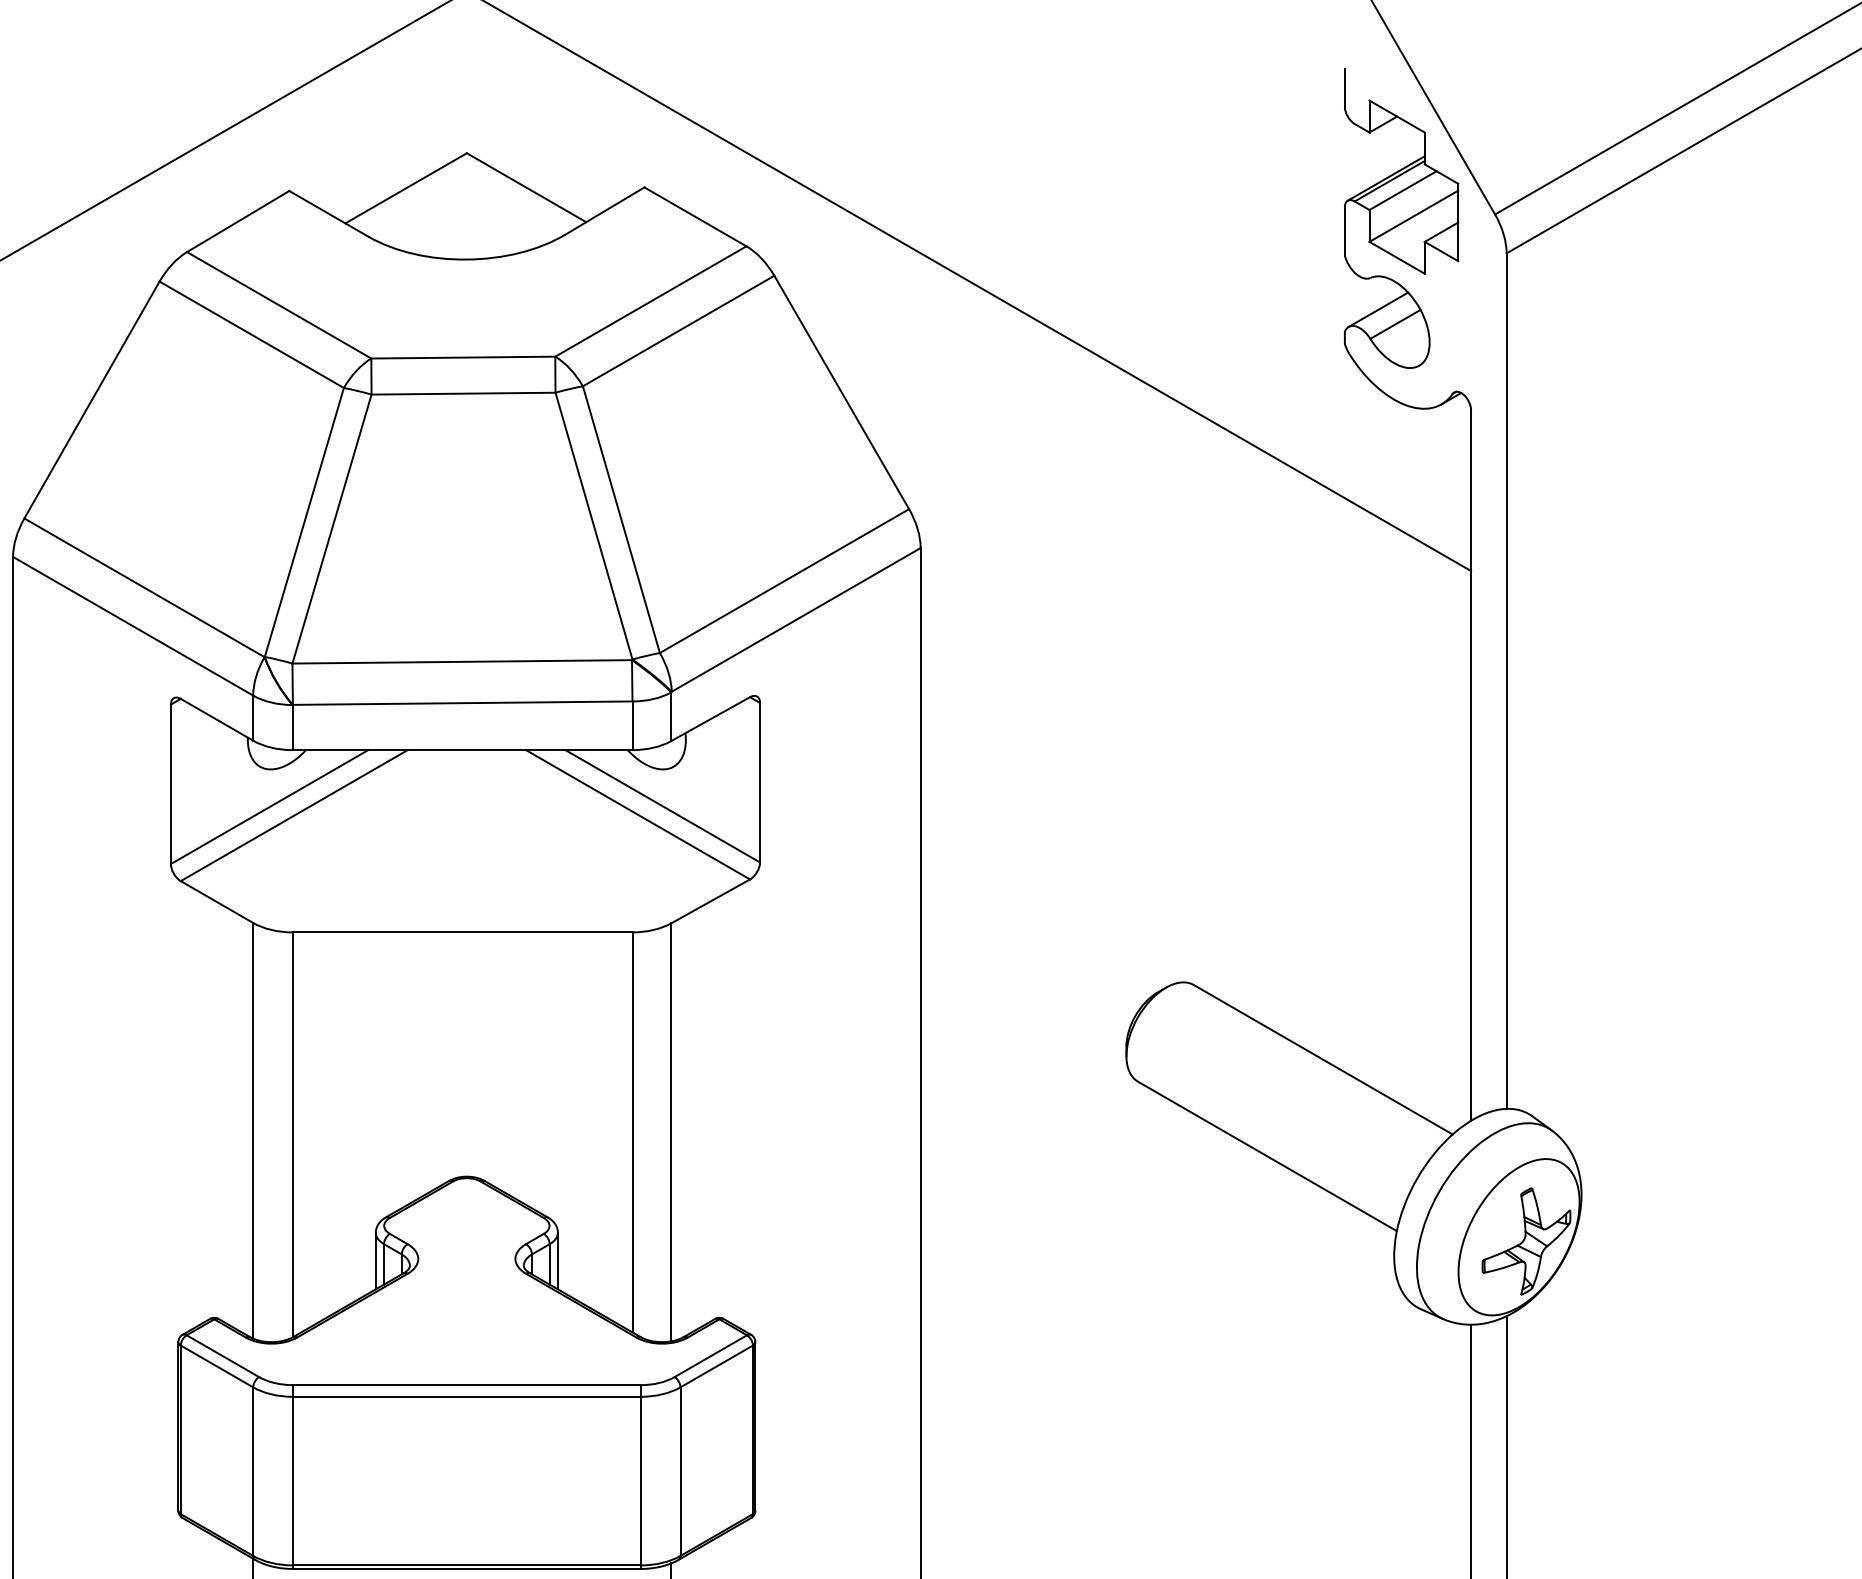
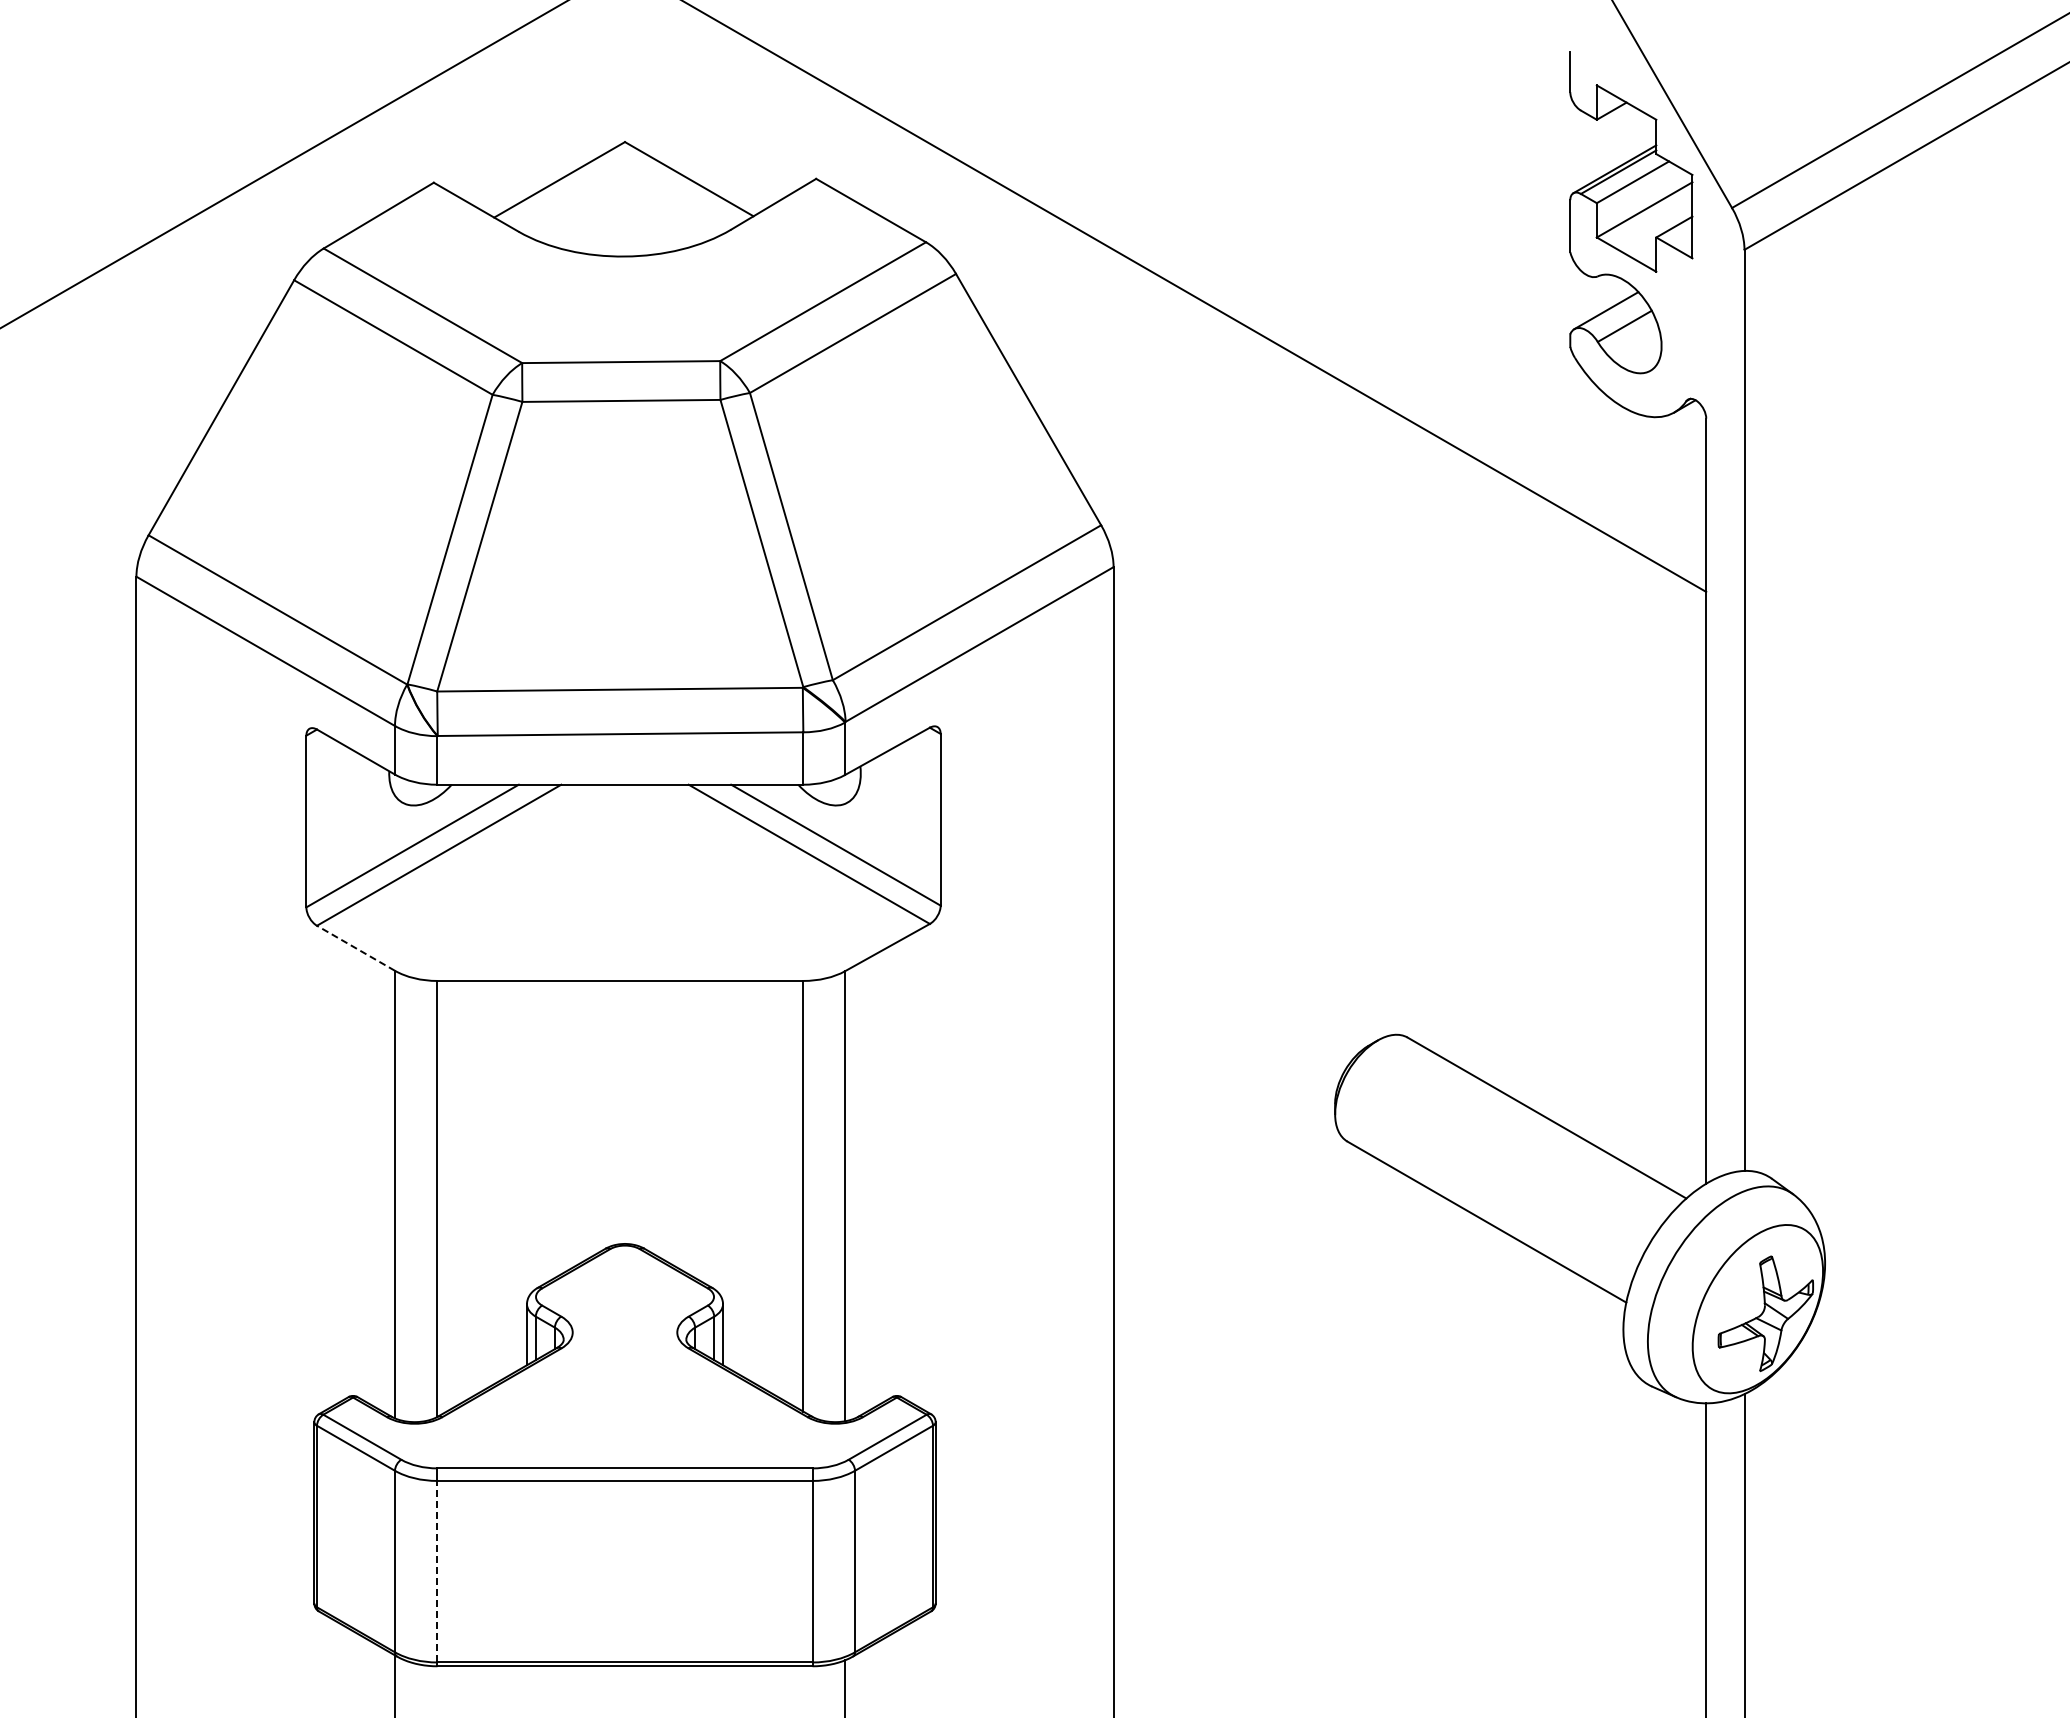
line: (216, 902) -> (355, 948), solid -> dashed
line: (292, 1480) -> (437, 1571), solid -> dashed

